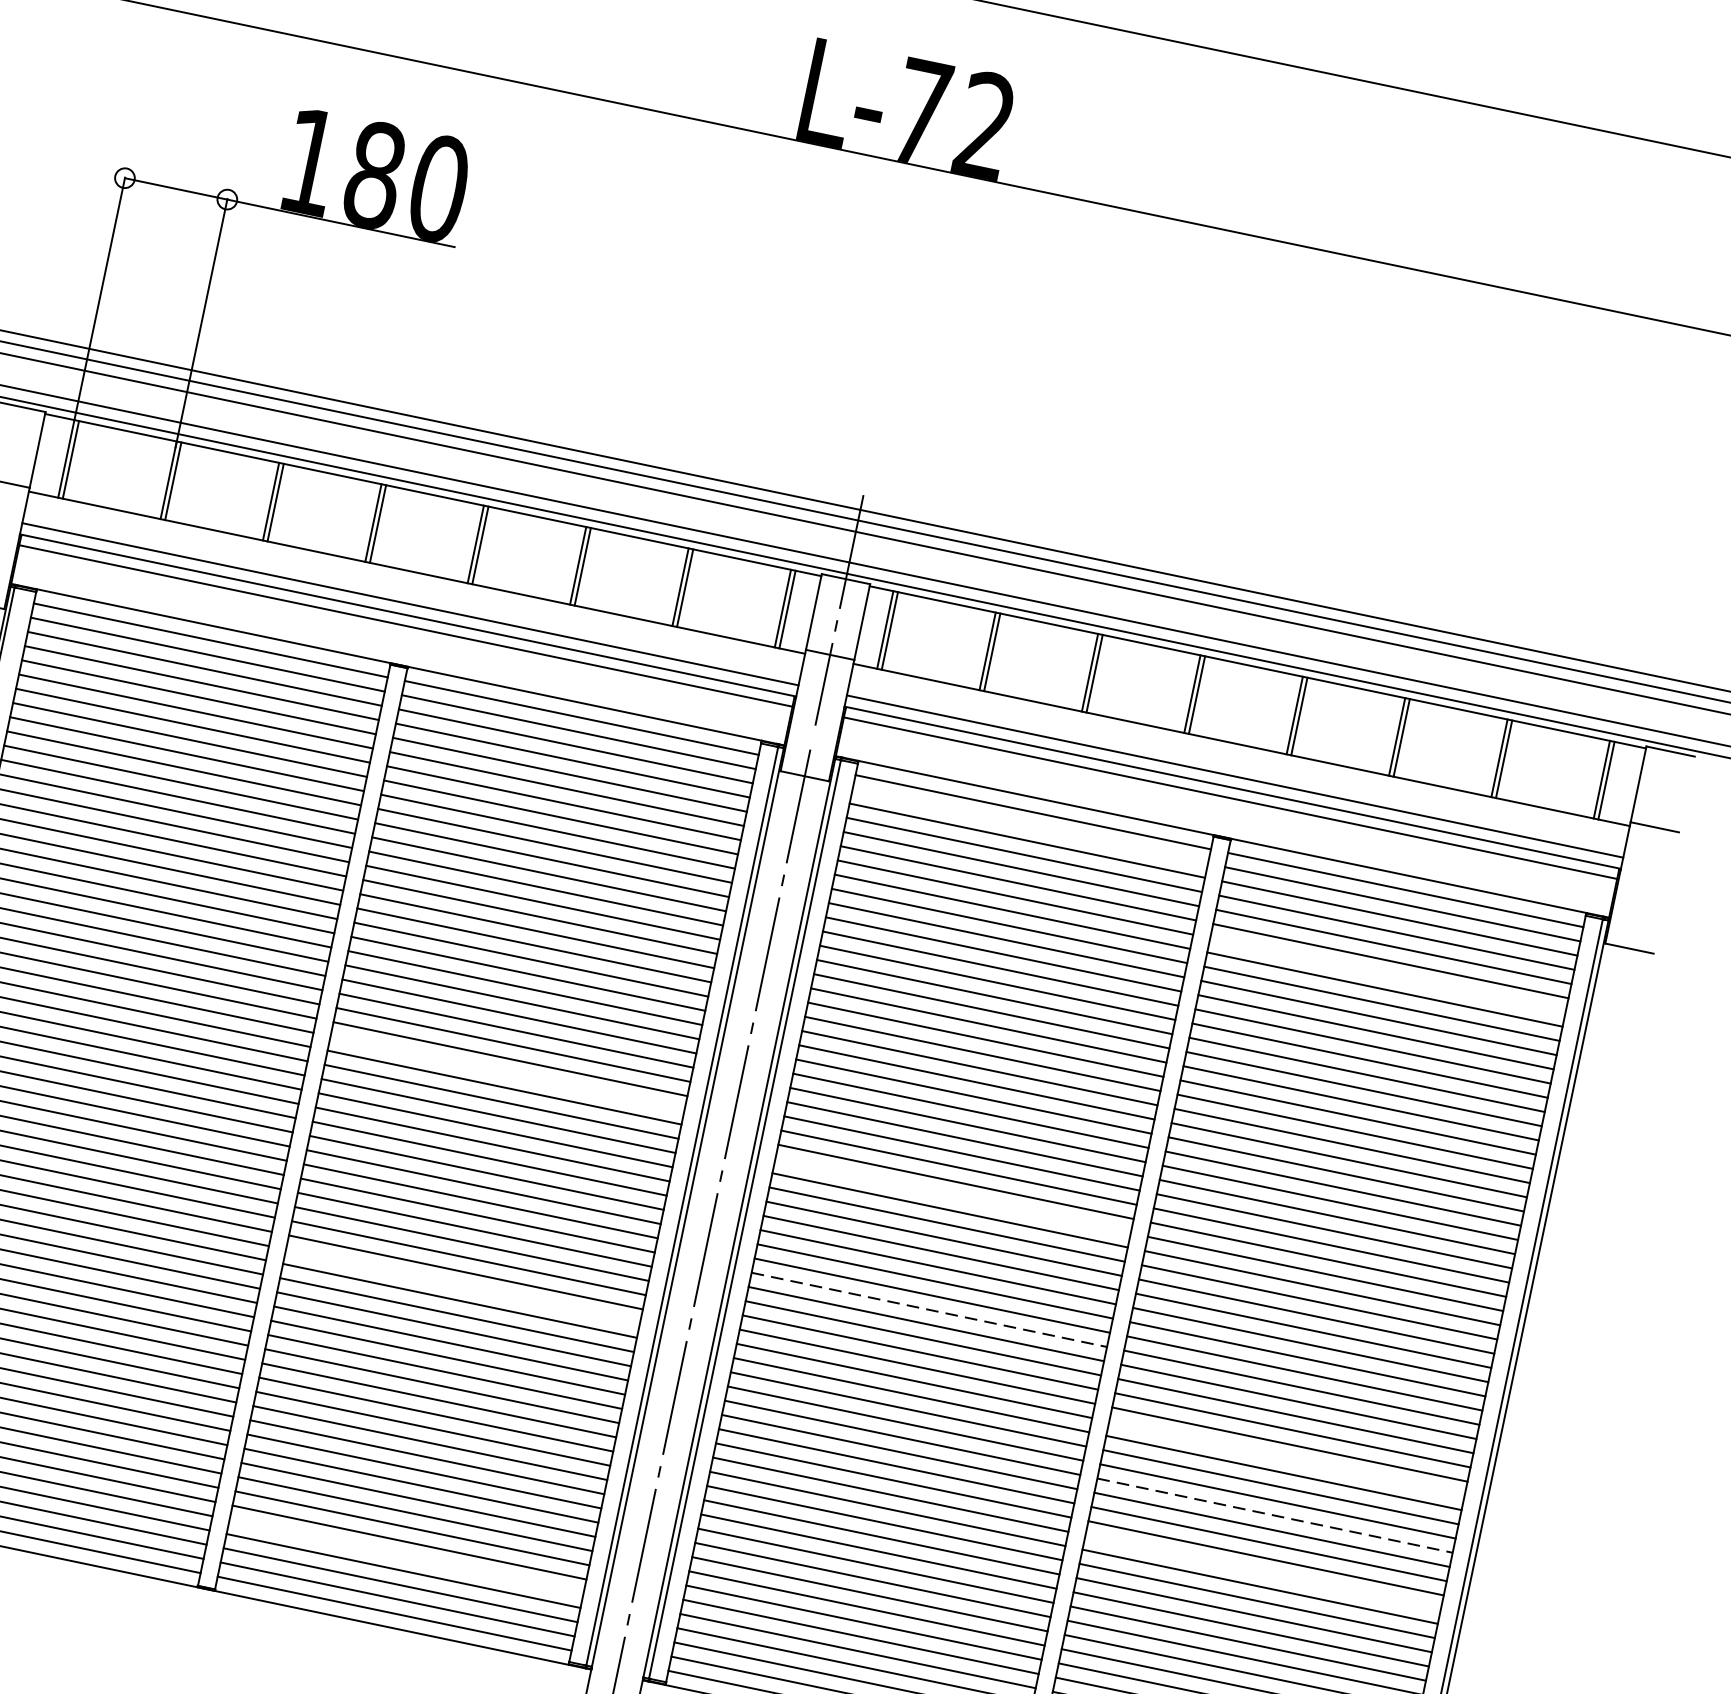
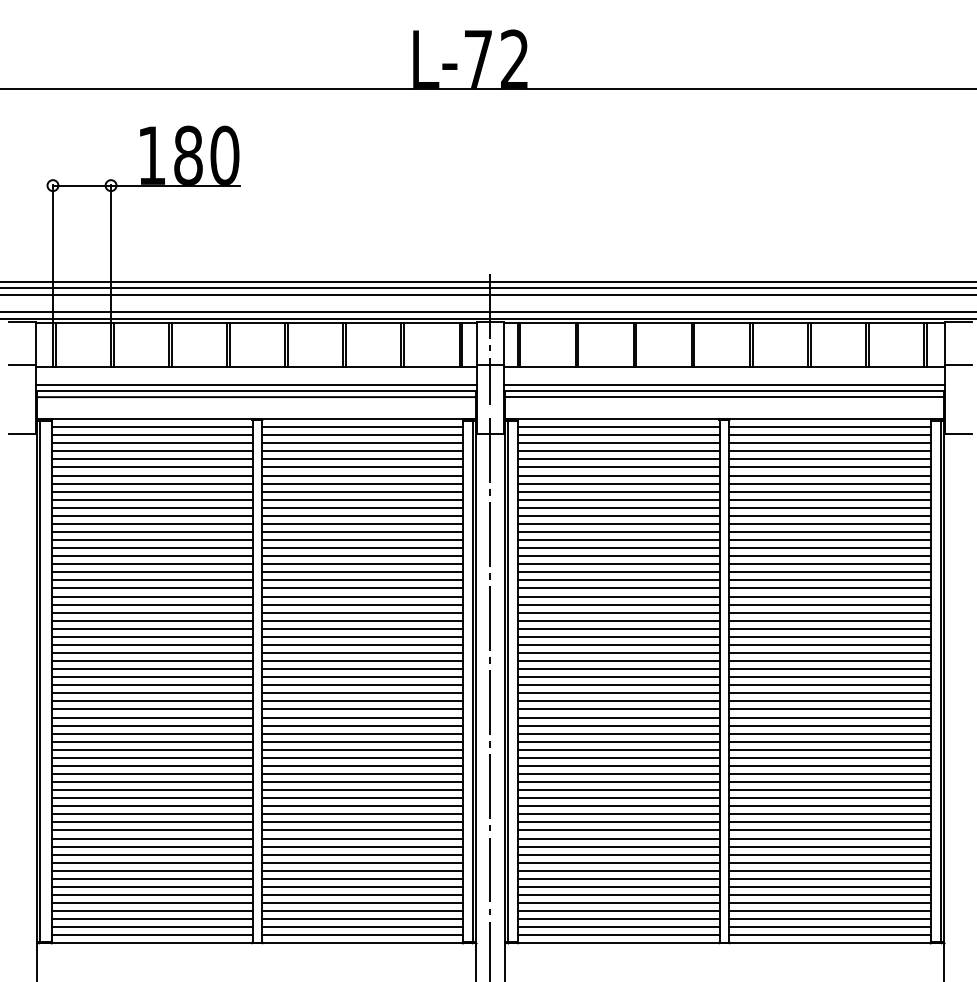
line: (1029, 826) -> (618, 435), added
line: (1386, 975) -> (829, 475), added
line: (507, 1072) -> (362, 628), added
line: (952, 1195) -> (618, 644), added
line: (462, 1286) -> (362, 749), added
line: (928, 1309) -> (618, 709), dashed -> solid
line: (1285, 1457) -> (829, 749), added
line: (1275, 1516) -> (830, 782), dashed -> solid
line: (406, 1557) -> (362, 903), added
line: (1262, 1572) -> (829, 814), added

